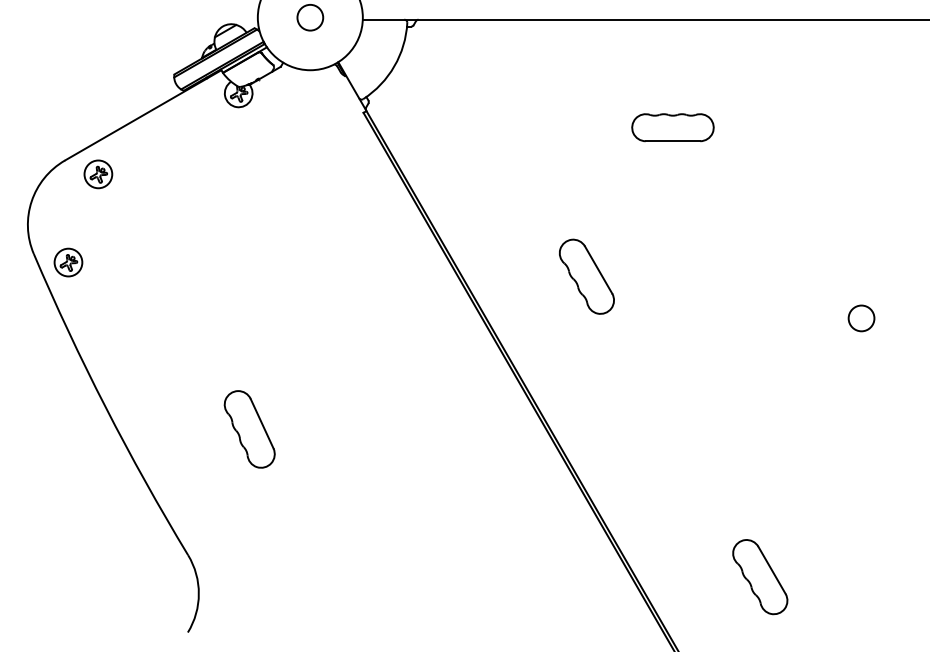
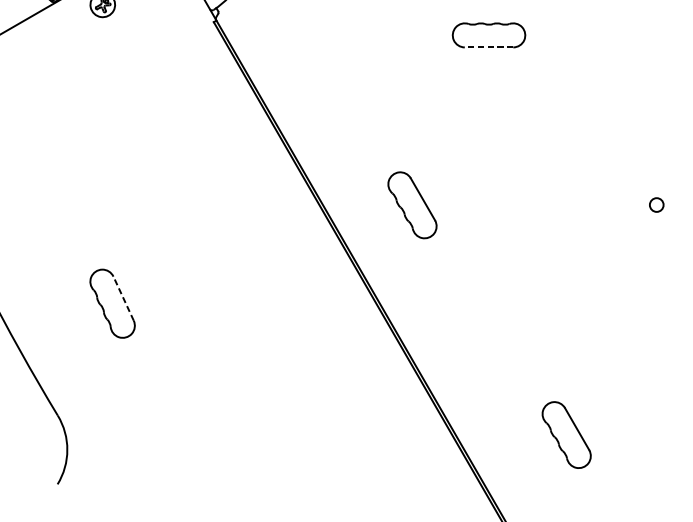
line: (672, 141) -> (488, 47), solid -> dashed
part: (586, 276) -> (412, 205), moved
circle: (861, 318) -> (656, 205), size x0.6
line: (261, 423) -> (123, 298), solid -> dashed

